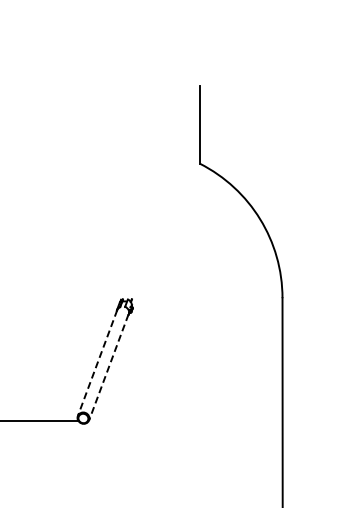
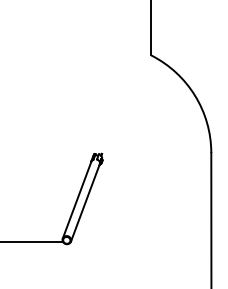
line: (97, 363) -> (77, 200), dashed -> solid
line: (108, 367) -> (85, 203), dashed -> solid

